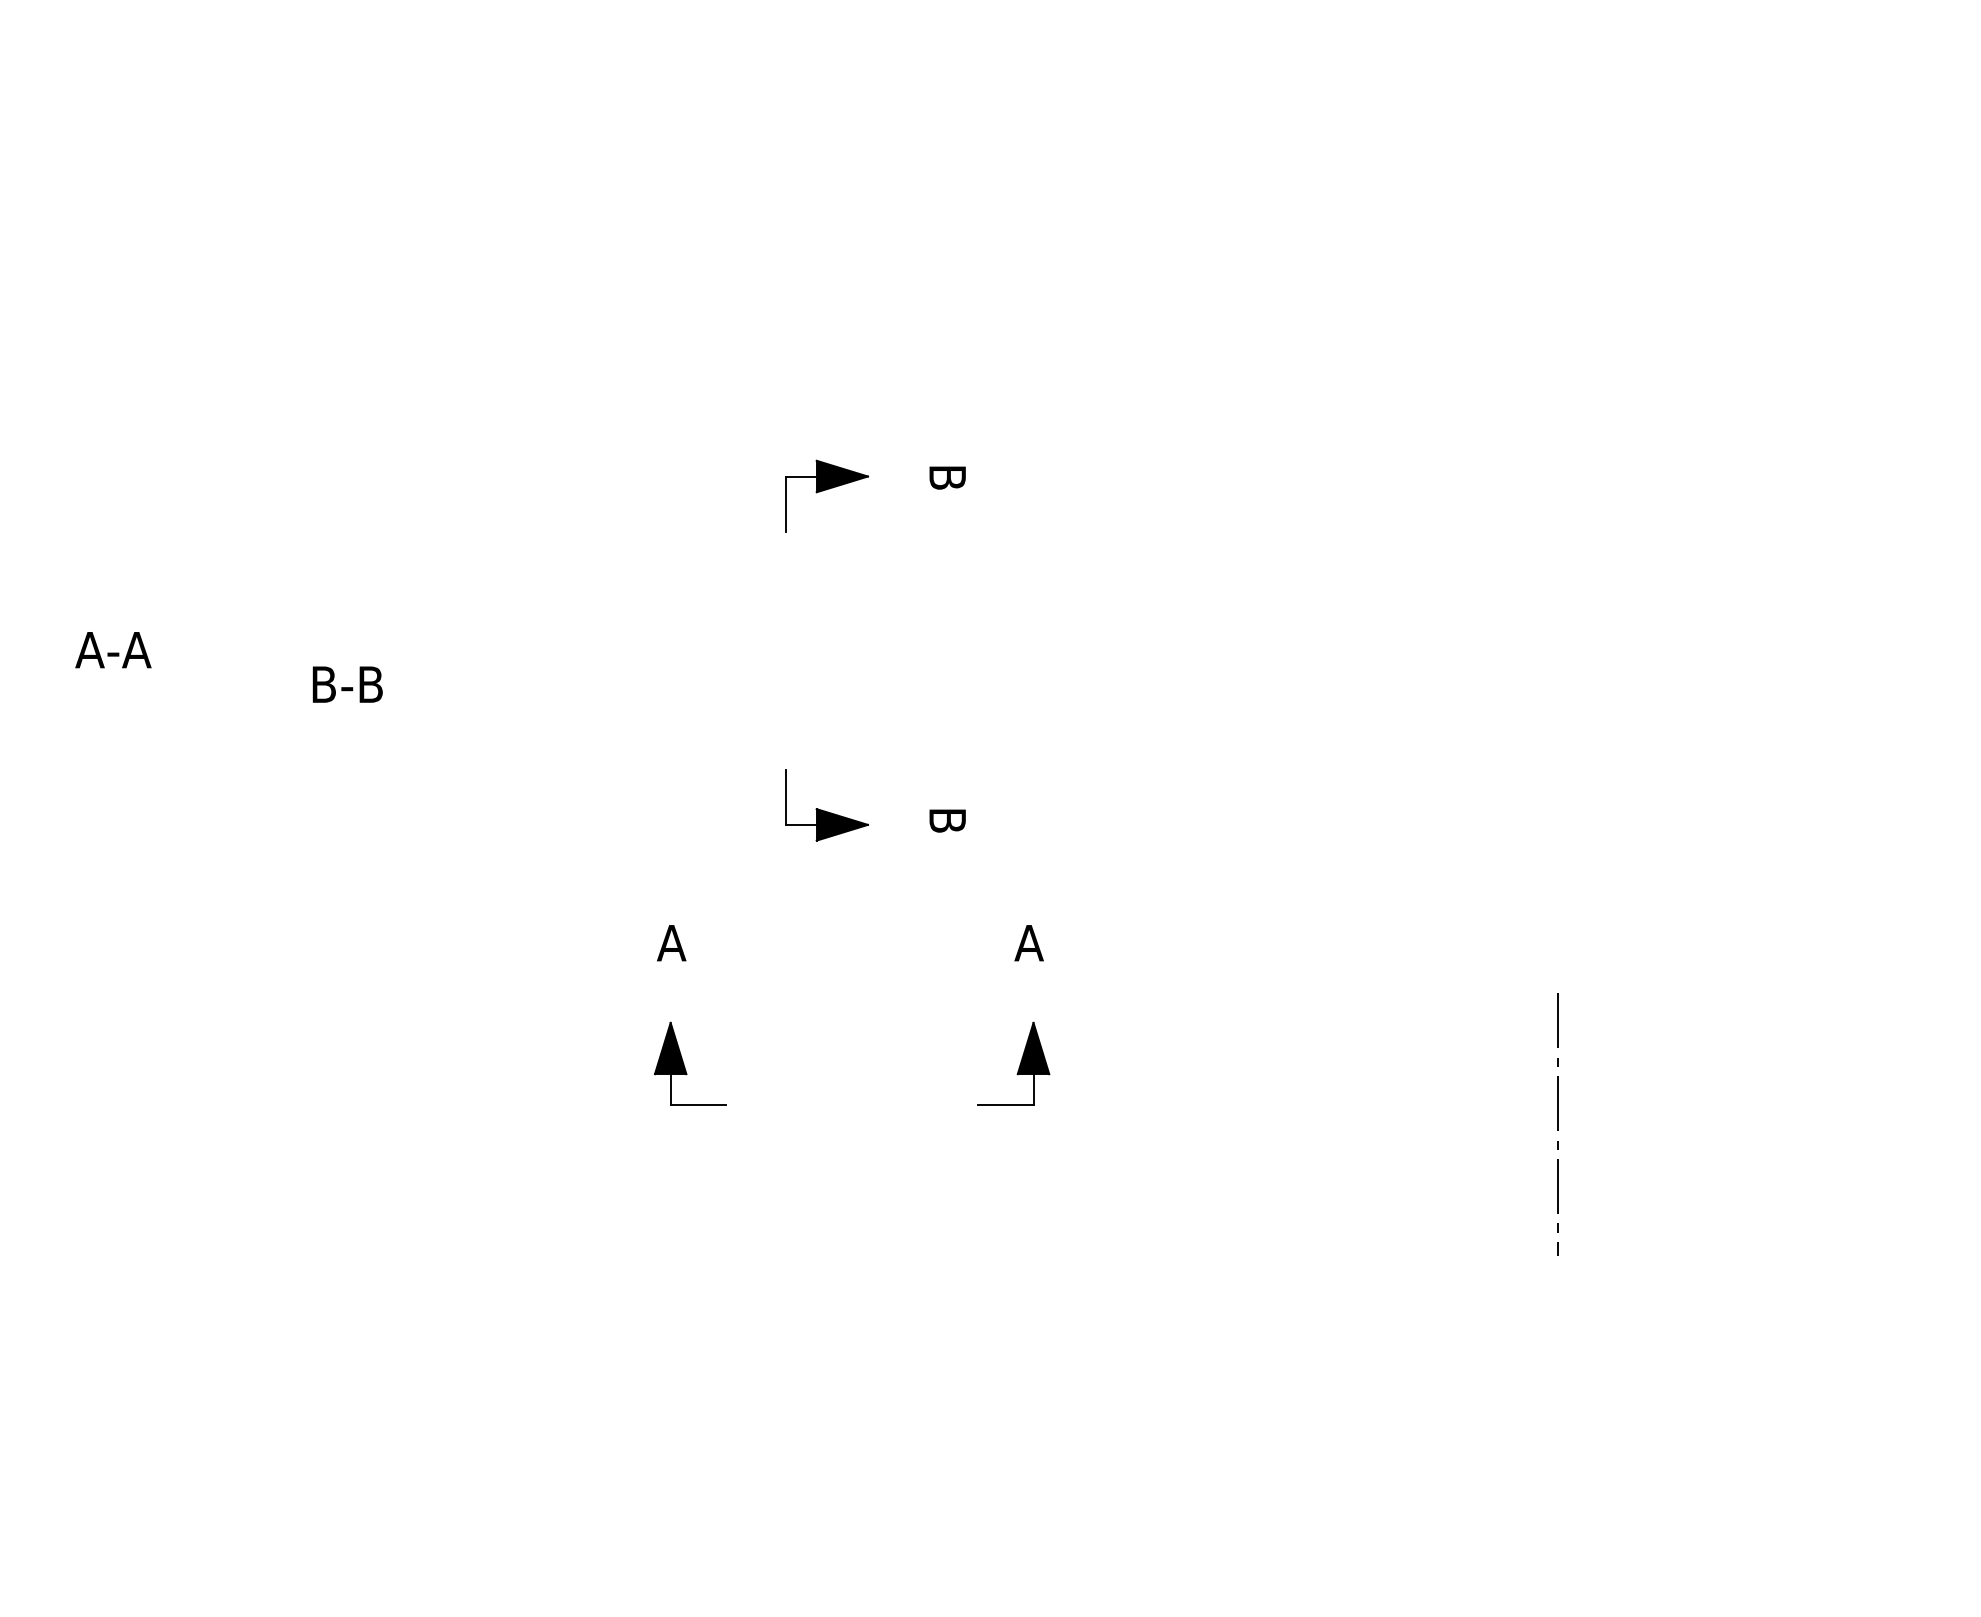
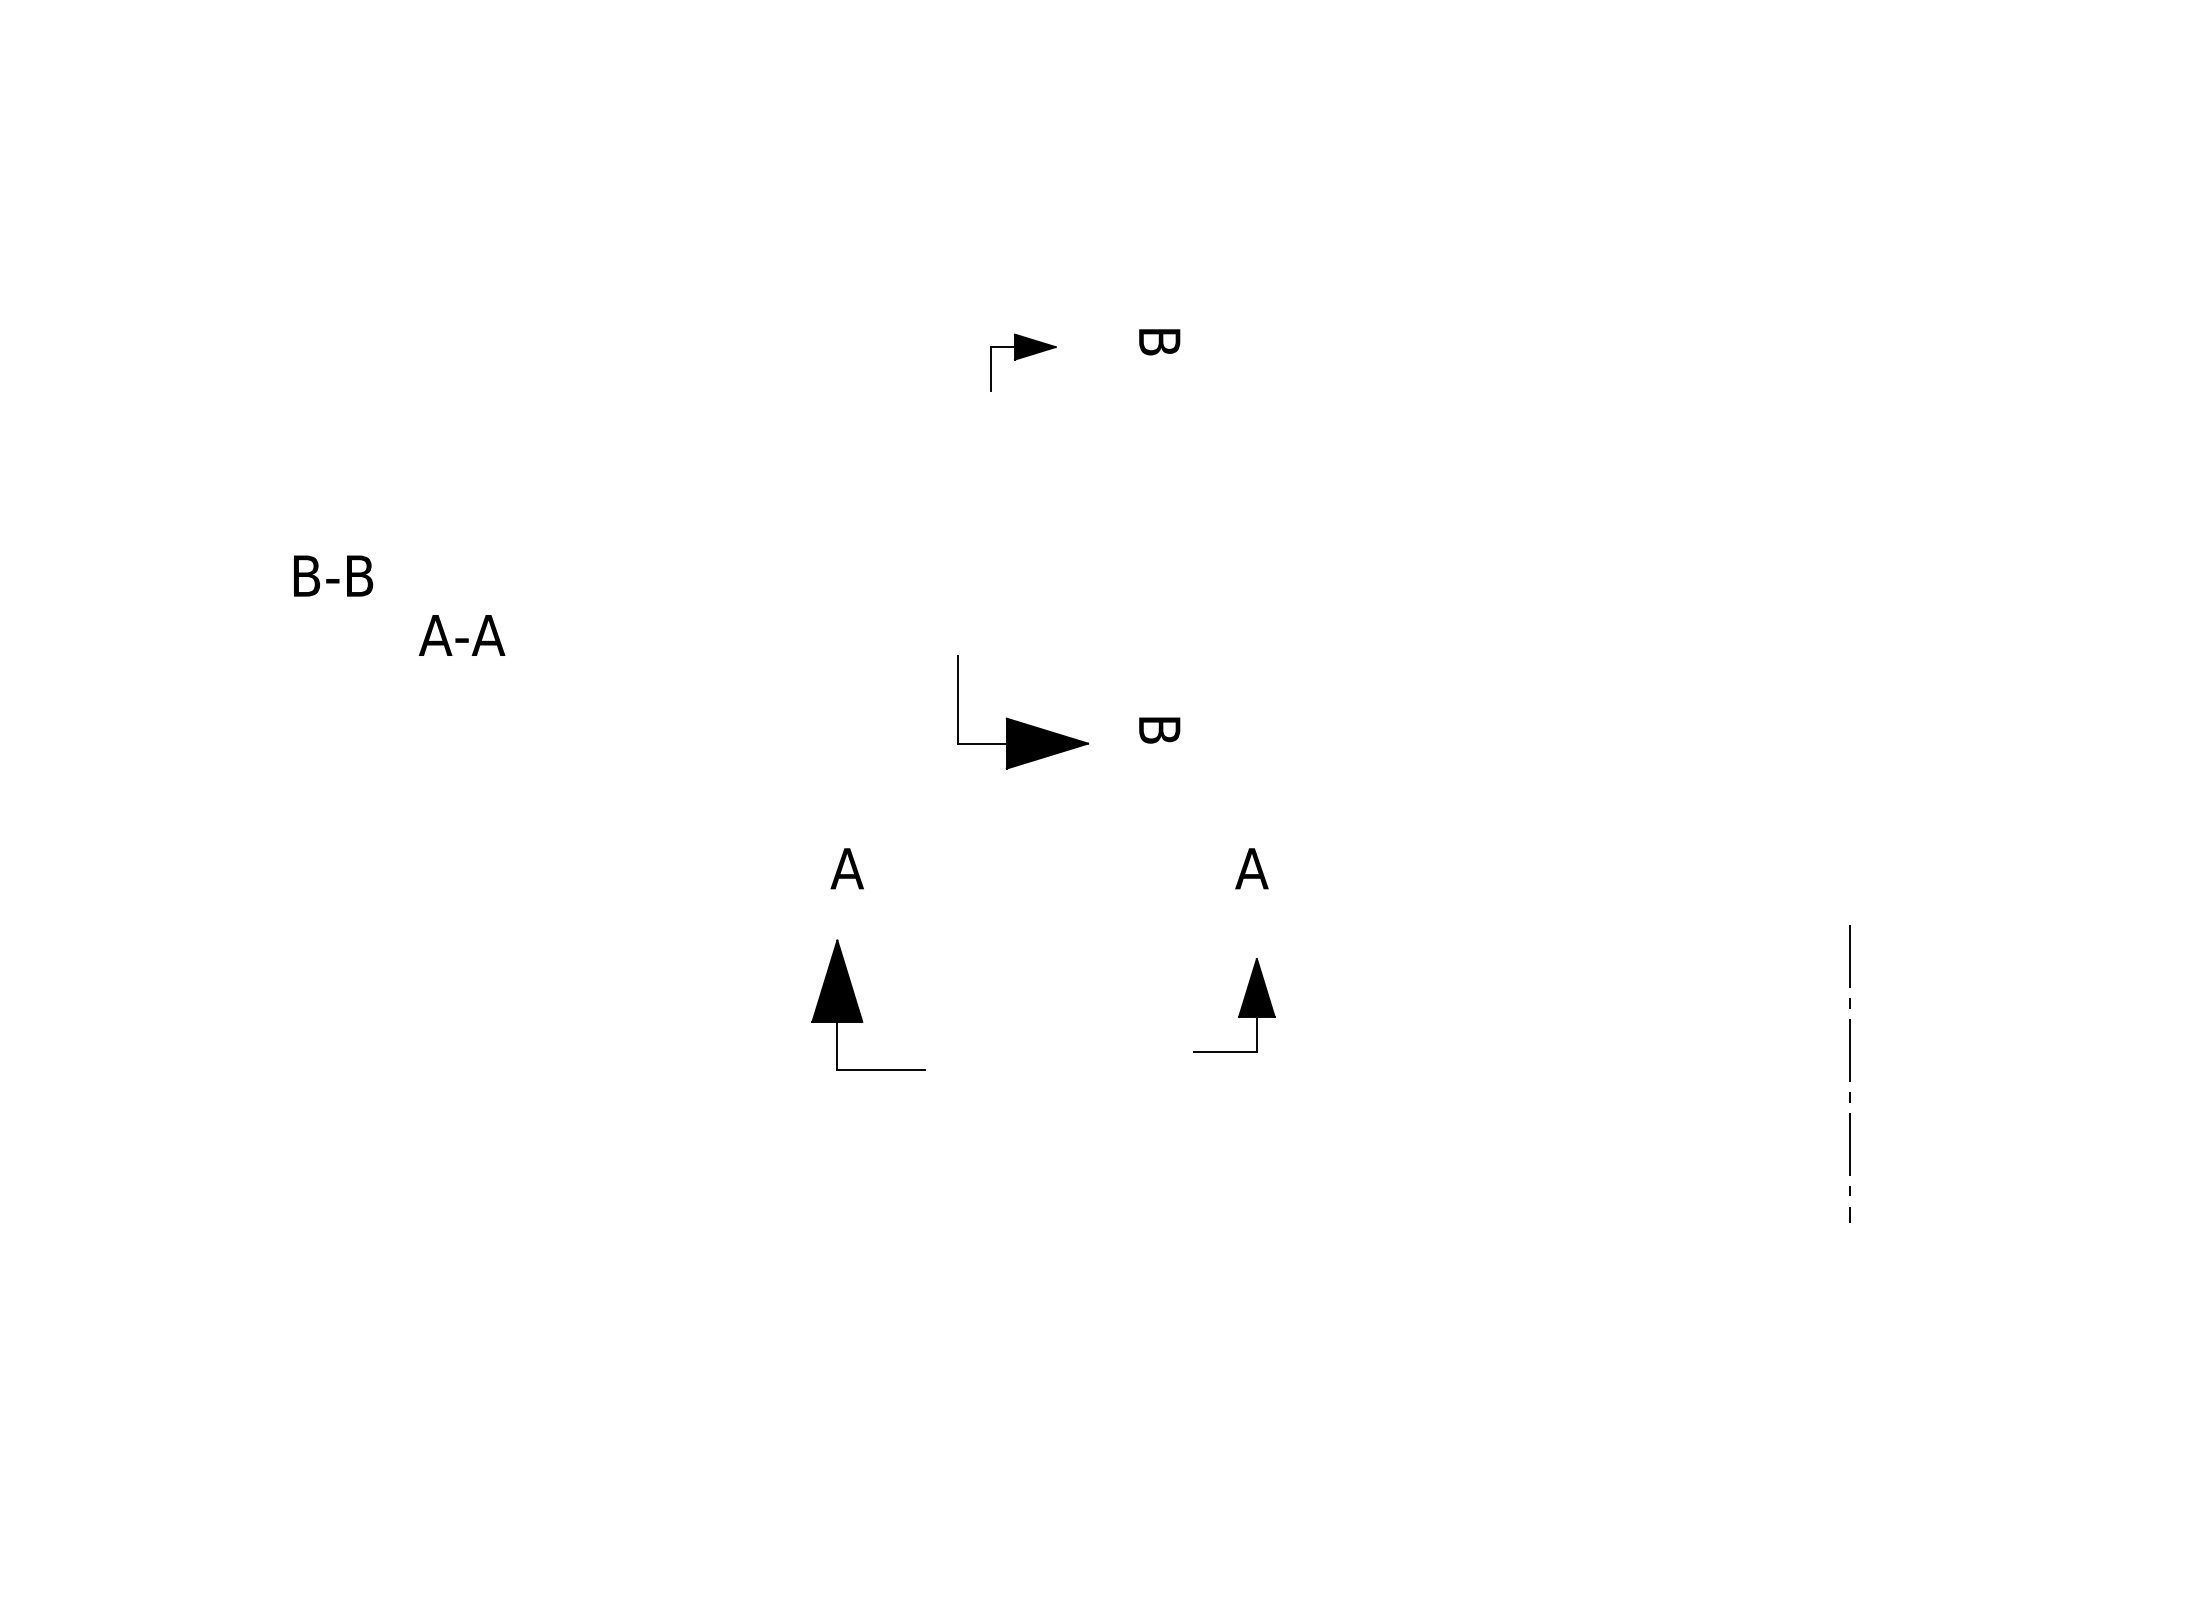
part: (826, 495) -> (1022, 361), size x0.7
text: (113, 650) -> (462, 635), moved
text: (347, 684) -> (333, 575), moved
part: (826, 805) -> (1022, 712), size x1.4
part: (689, 1063) -> (867, 1004), size x1.4

